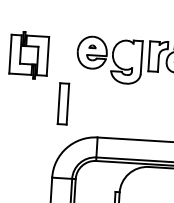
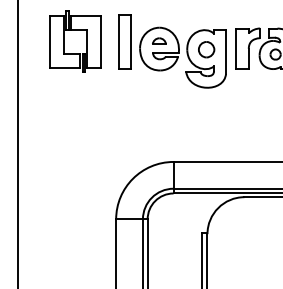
part: (29, 46) -> (75, 30), moved
part: (92, 46) -> (159, 40), size x1.67
part: (127, 55) -> (206, 49), added
part: (62, 103) -> (124, 41), moved

